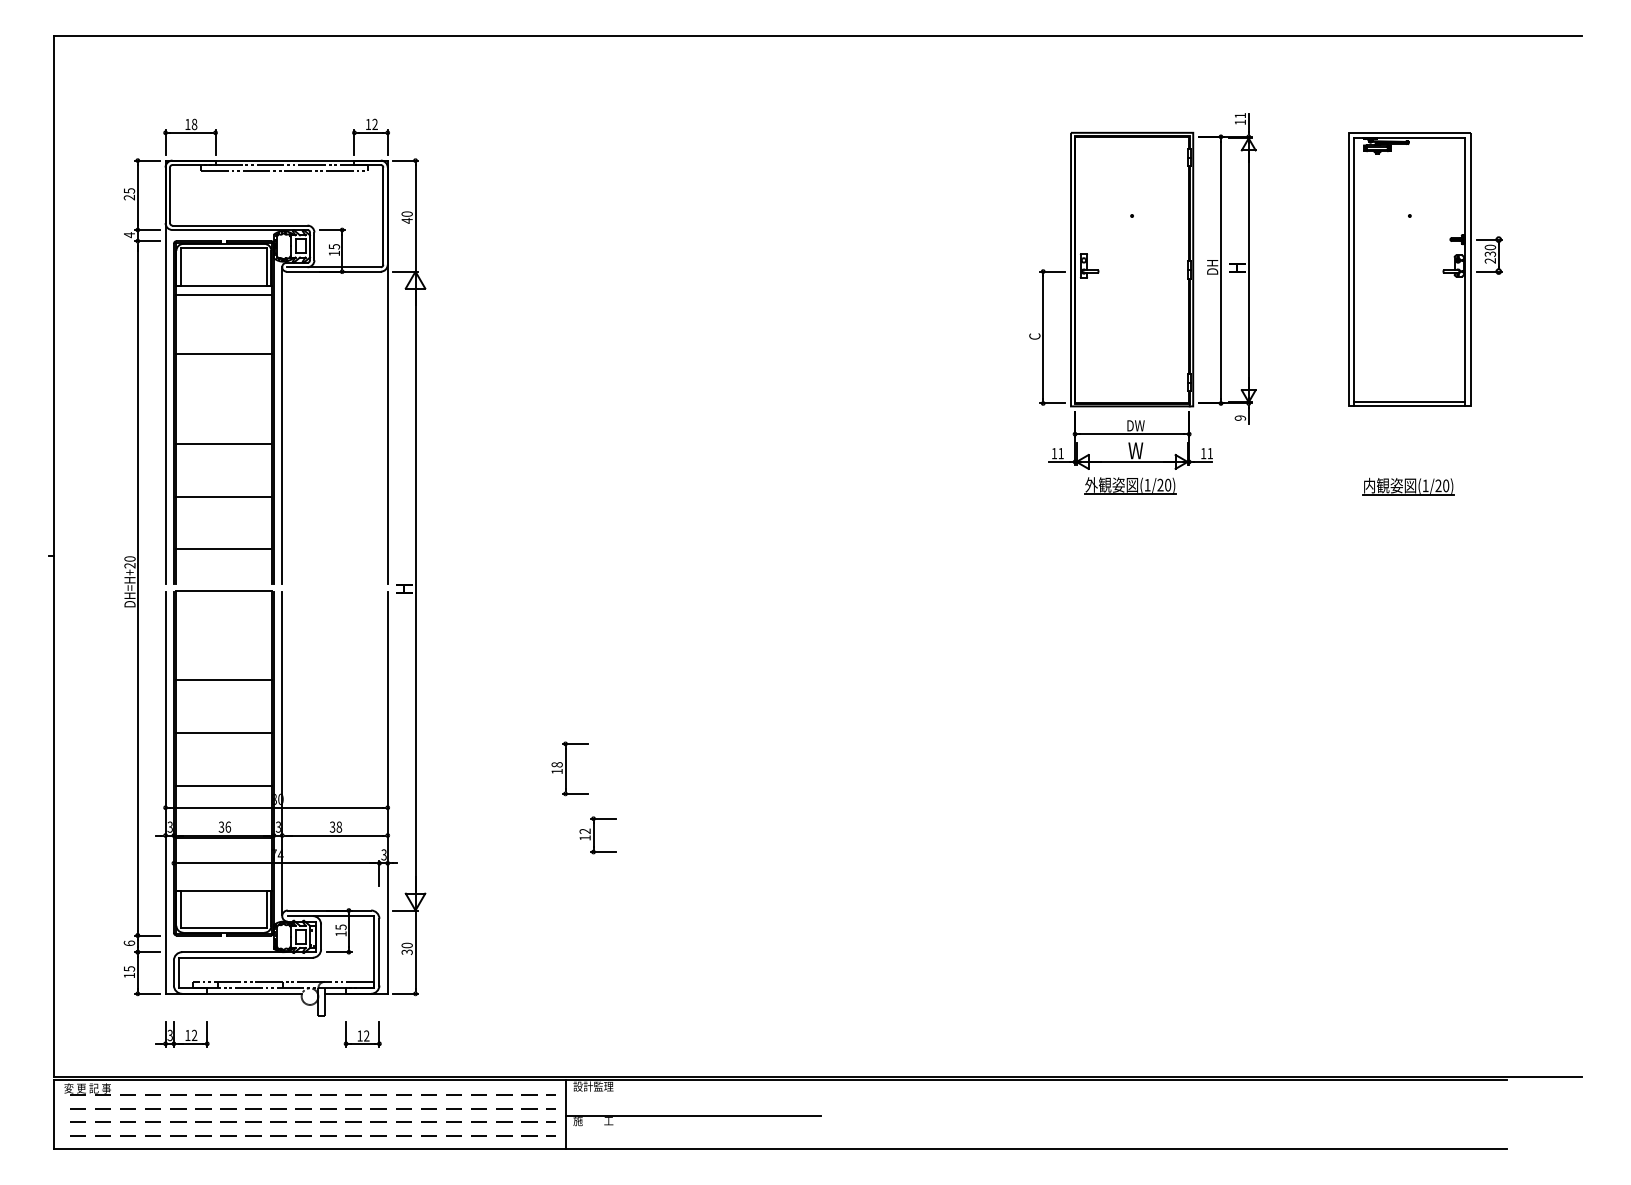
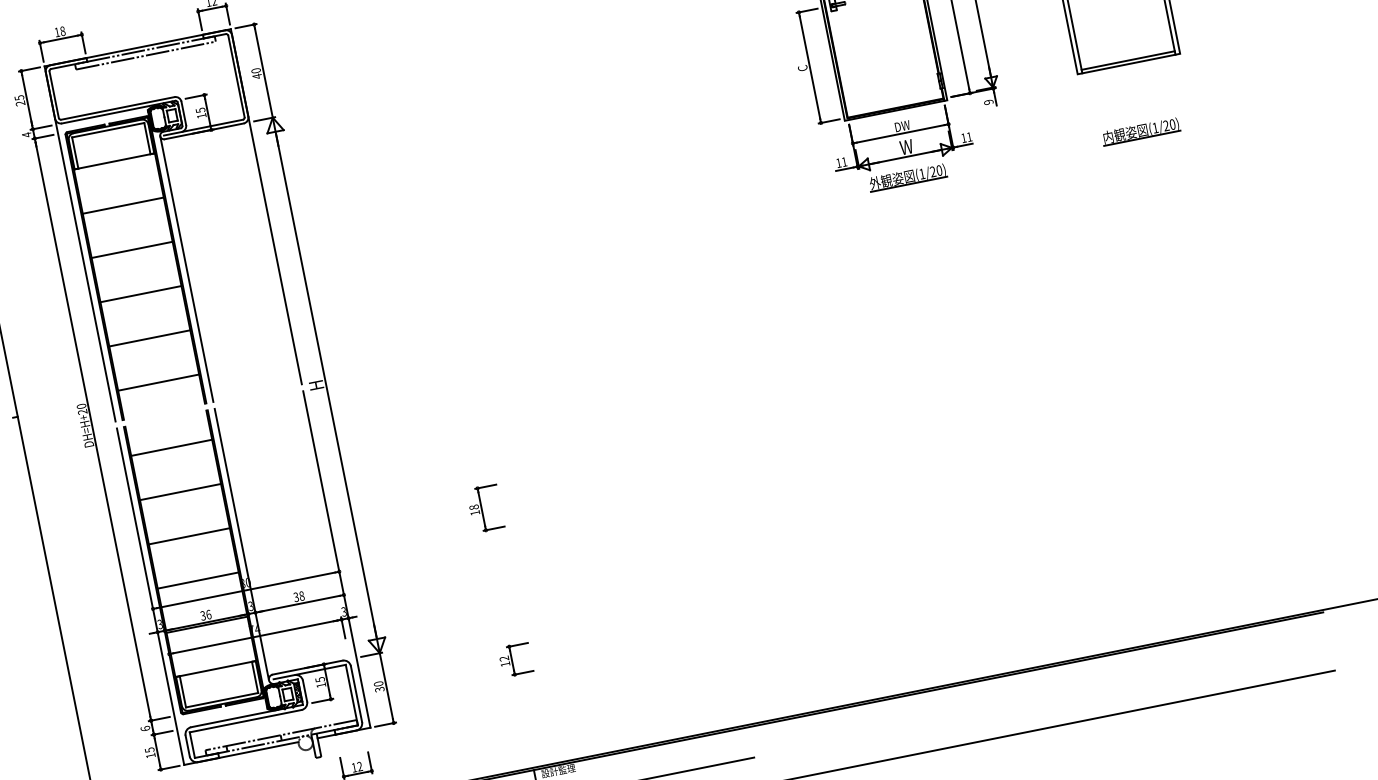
line: (223, 295) -> (122, 205), moved
line: (223, 354) -> (131, 250), moved
line: (223, 591) -> (171, 448), moved
part: (597, 835) -> (515, 660), moved

